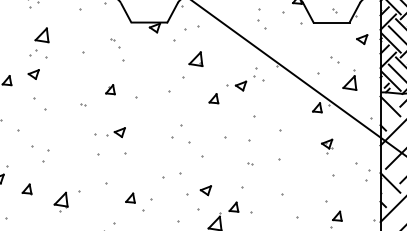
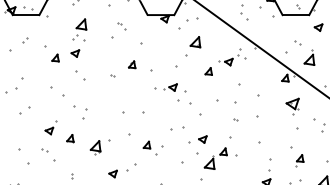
part: (114, 43) -> (121, 26), moved
part: (109, 132) -> (165, 87), moved
part: (326, 145) -> (292, 106), size x1.6

